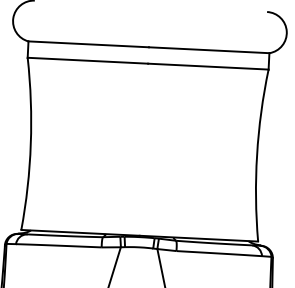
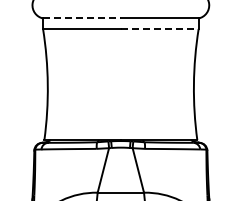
line: (87, 44) -> (81, 18), solid -> dashed
line: (207, 67) -> (159, 29), solid -> dashed

